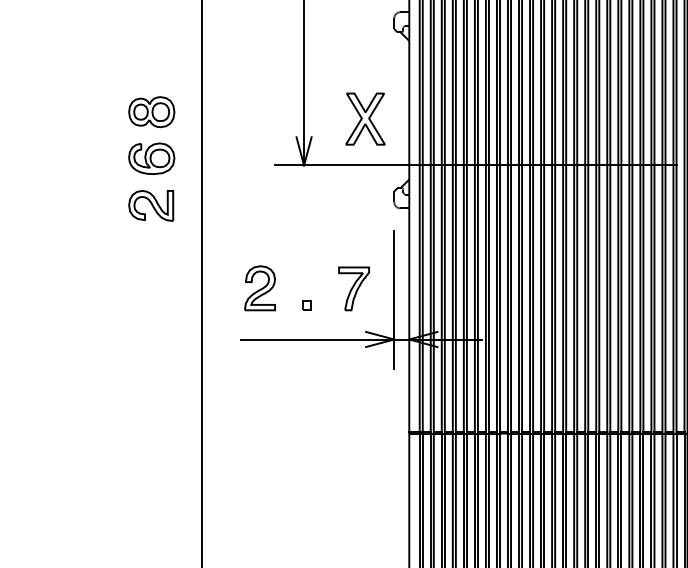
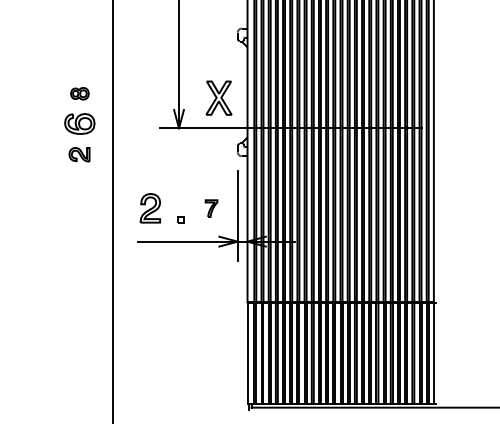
part: (151, 111) -> (79, 93), size x0.6
part: (151, 205) -> (79, 154), size x0.7
part: (353, 288) -> (211, 208), size x0.6

